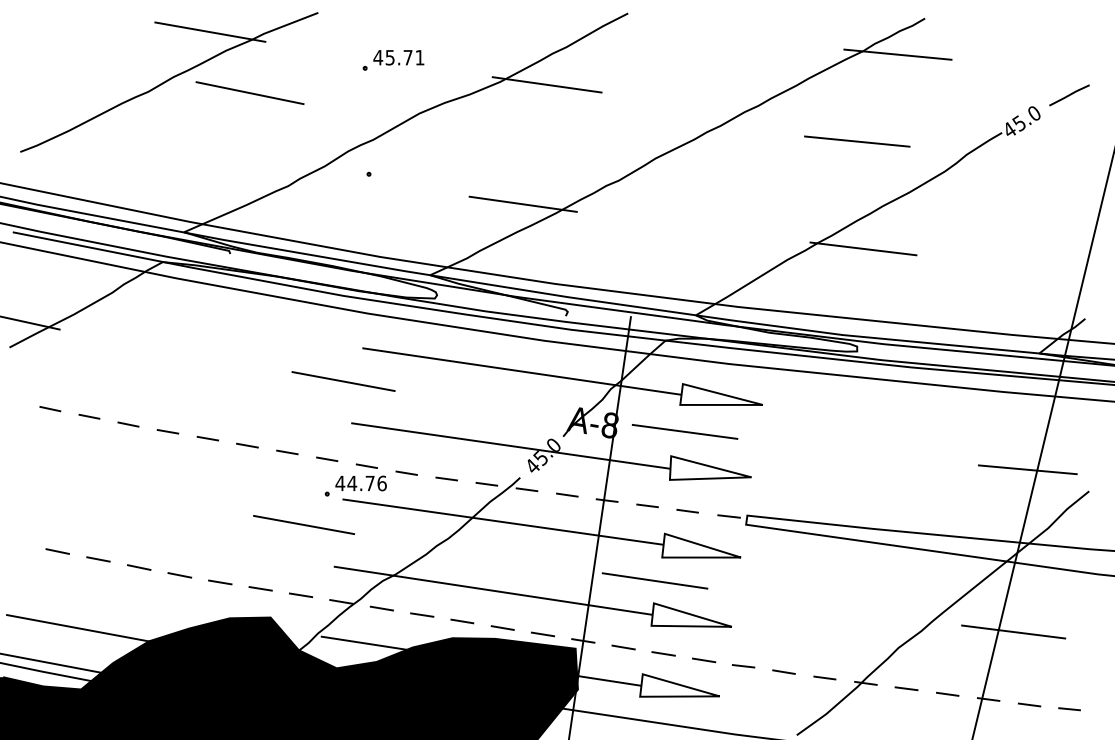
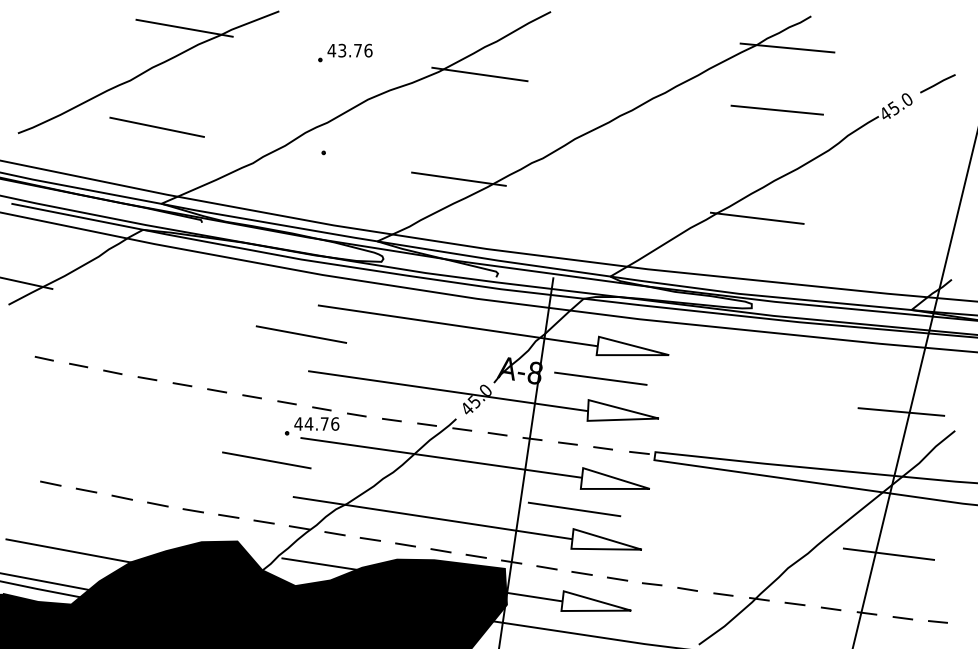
text: (405, 57) -> (355, 50), 45.71 -> 43.76
line: (249, 92) -> (156, 126), moved
line: (857, 141) -> (777, 110), moved

